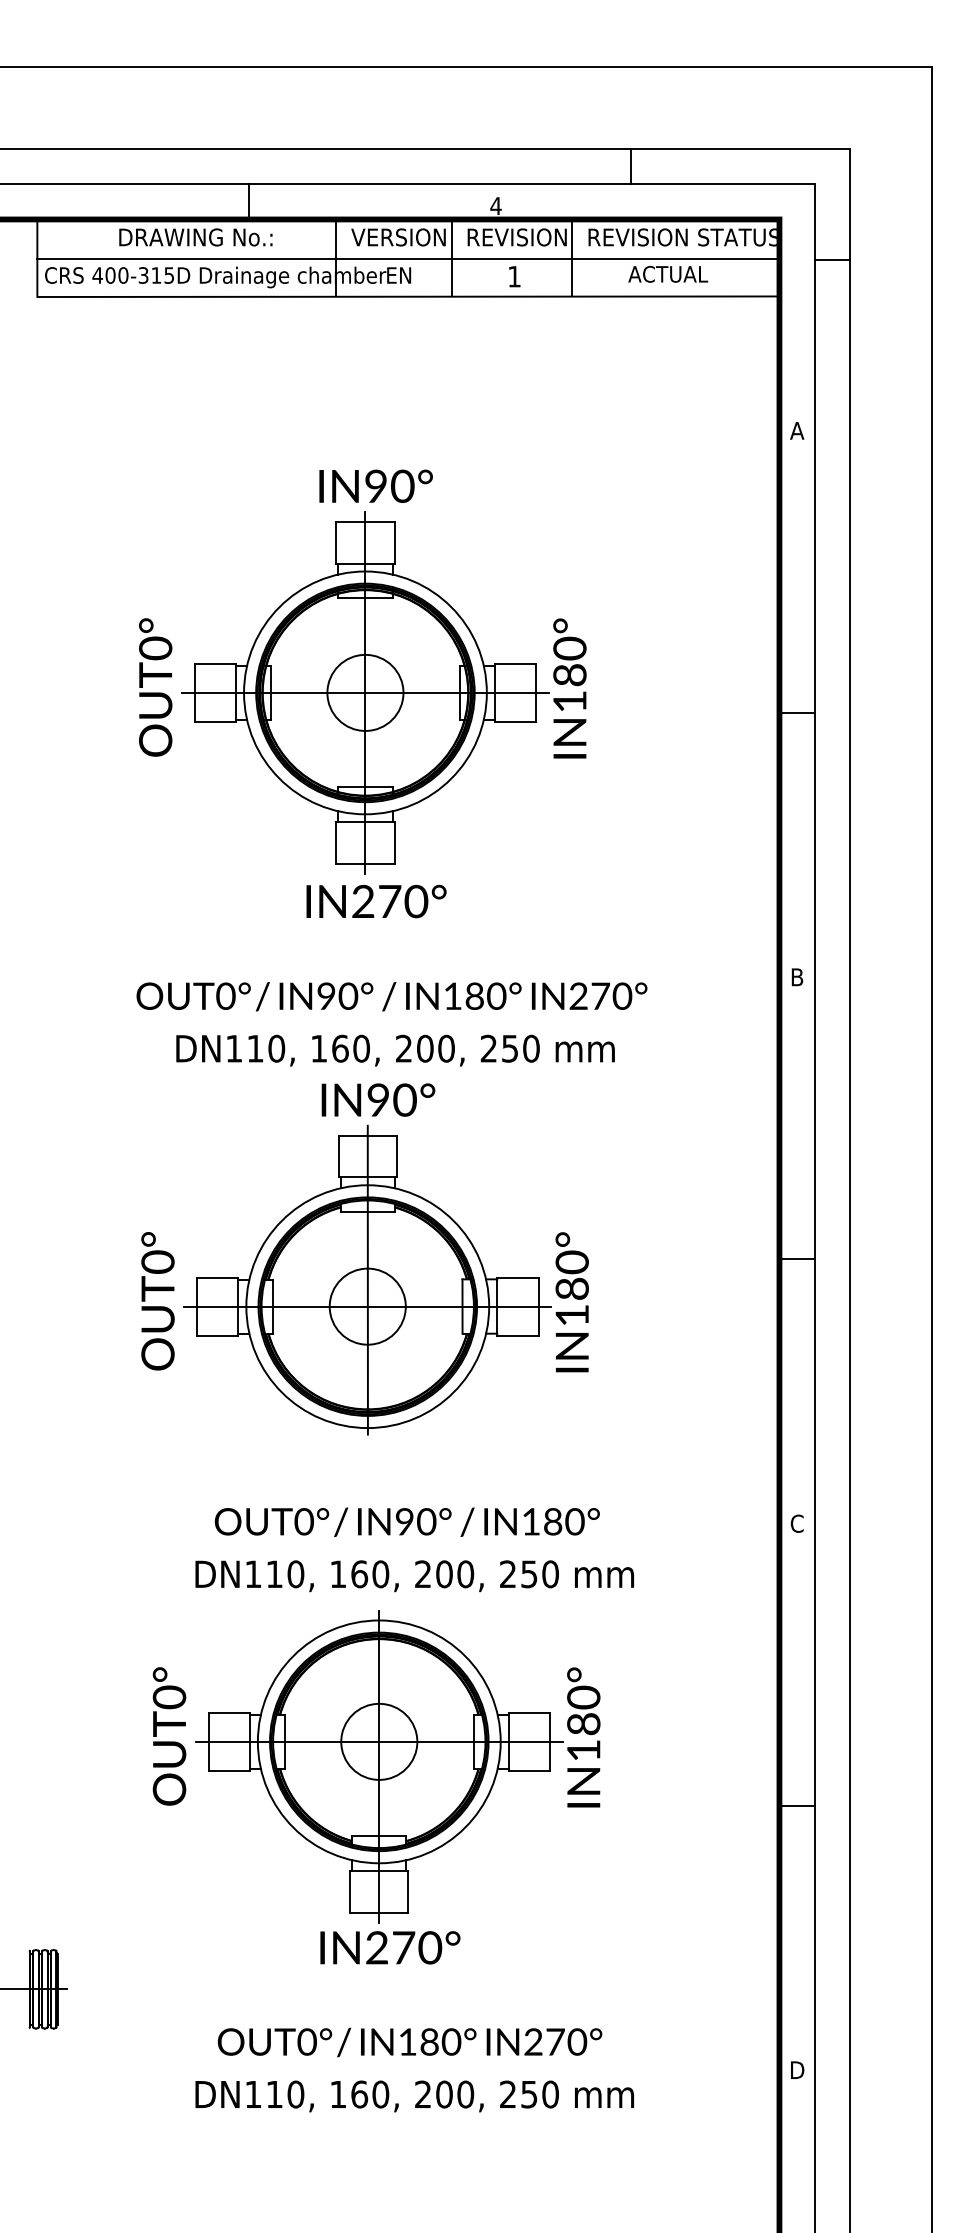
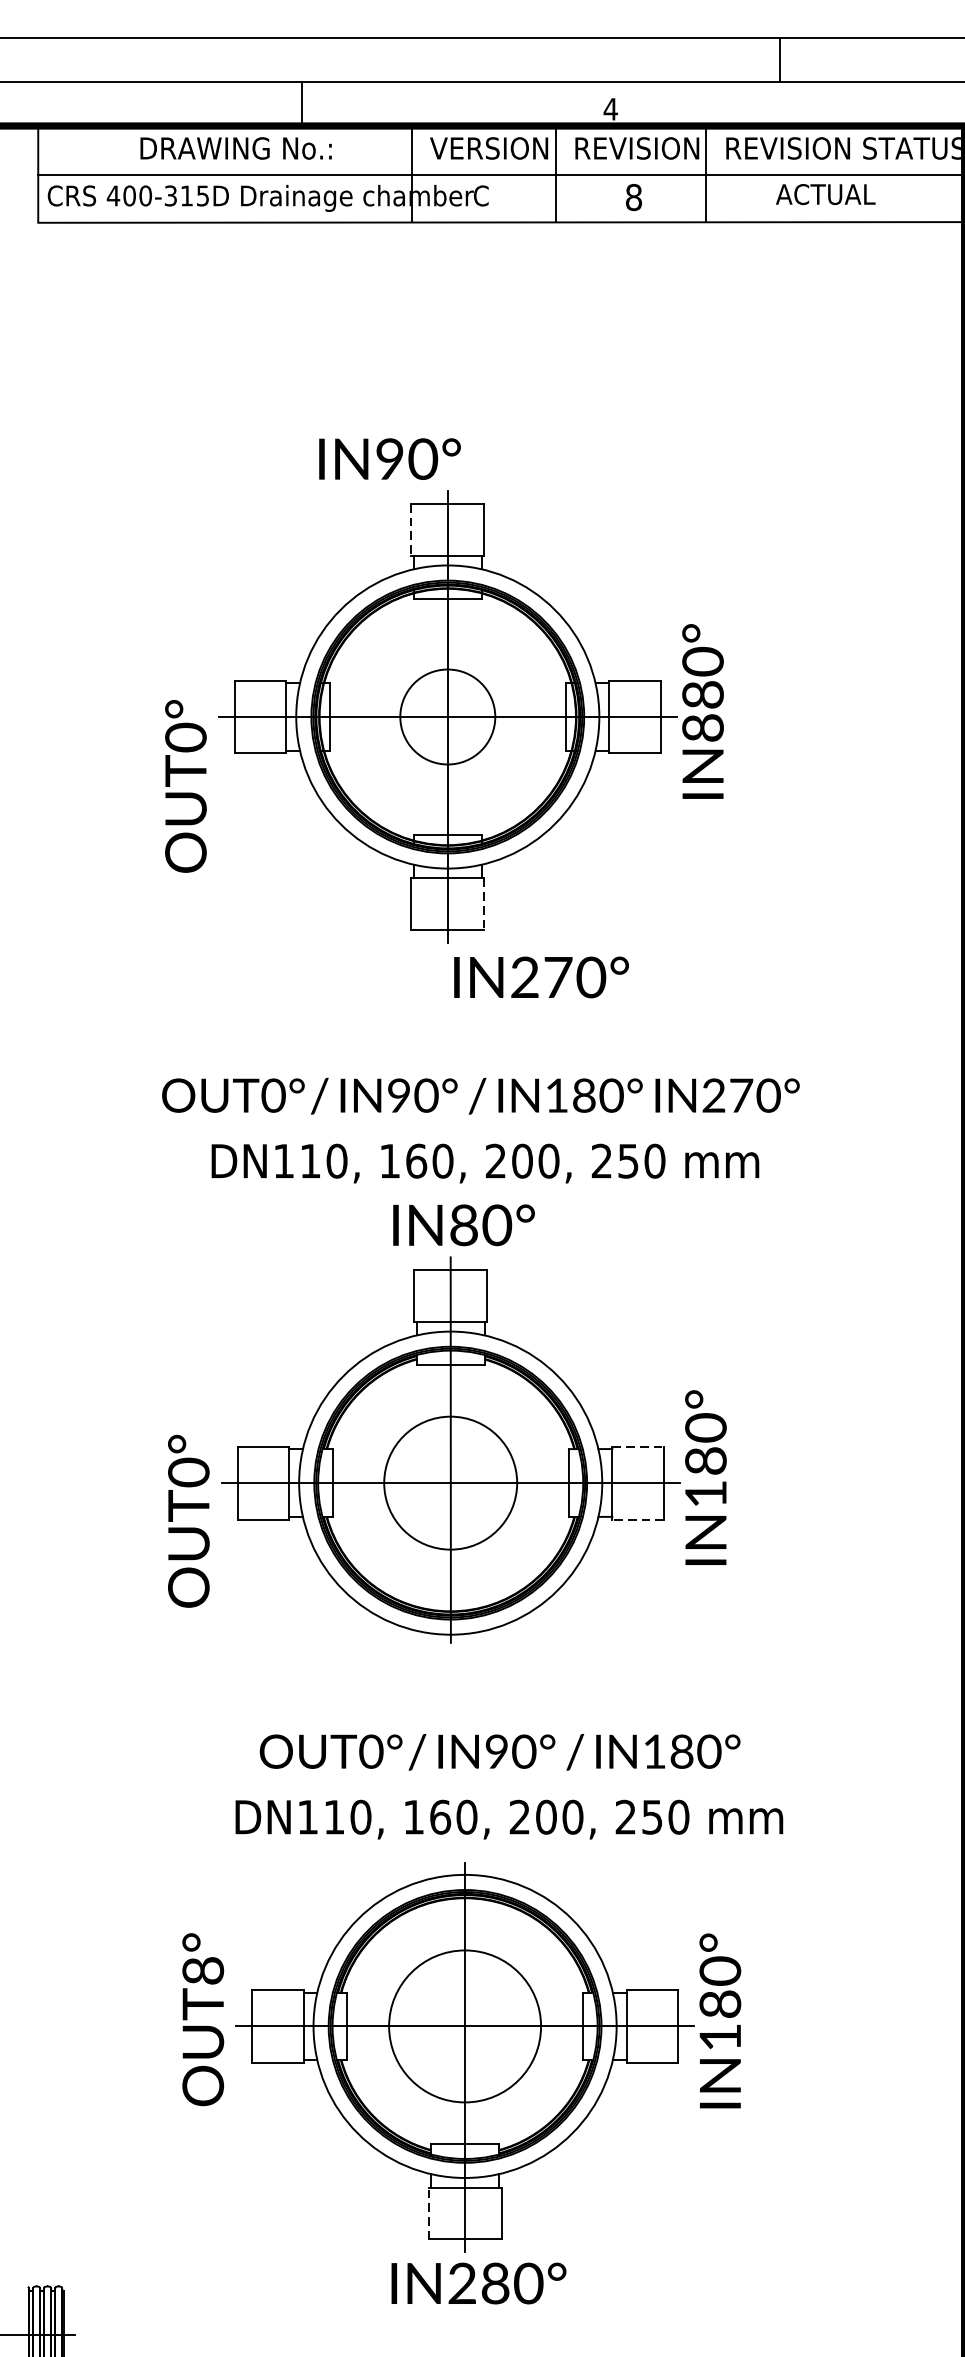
text: (398, 275) -> (489, 195), EN -> C
text: (514, 276) -> (633, 197), 1 -> 8
text: (375, 485) -> (389, 458), moved
line: (336, 542) -> (411, 529), solid -> dashed
text: (155, 687) -> (185, 786), moved
text: (569, 701) -> (702, 727), IN180° -> IN880°
line: (394, 842) -> (484, 903), solid -> dashed
text: (376, 901) -> (541, 977), moved
text: (378, 1100) -> (464, 1225), IN90° -> IN80°
line: (517, 1277) -> (637, 1446), solid -> dashed
text: (157, 1301) -> (188, 1521), moved
circle: (367, 1306) -> (450, 1482), size x1.4
line: (517, 1335) -> (637, 1519), solid -> dashed
text: (170, 1697) -> (204, 1971), OUT0° -> OUT8°
circle: (379, 1741) -> (465, 2025), size x1.6
line: (350, 1891) -> (429, 2213), solid -> dashed
text: (403, 1947) -> (495, 2283), IN270° -> IN280°

